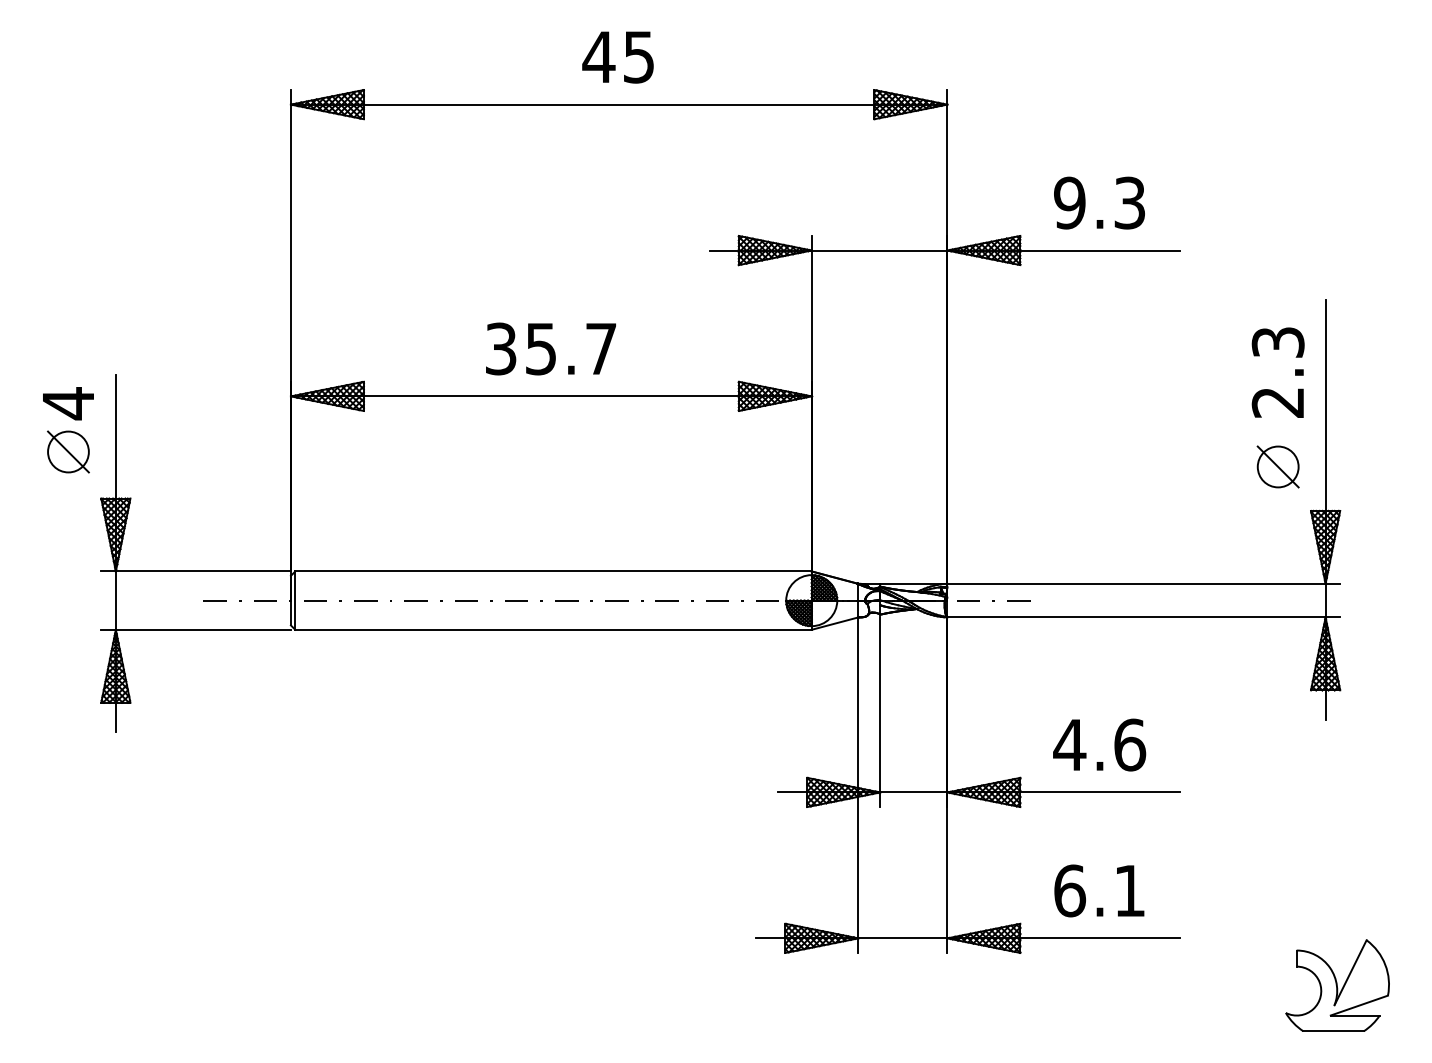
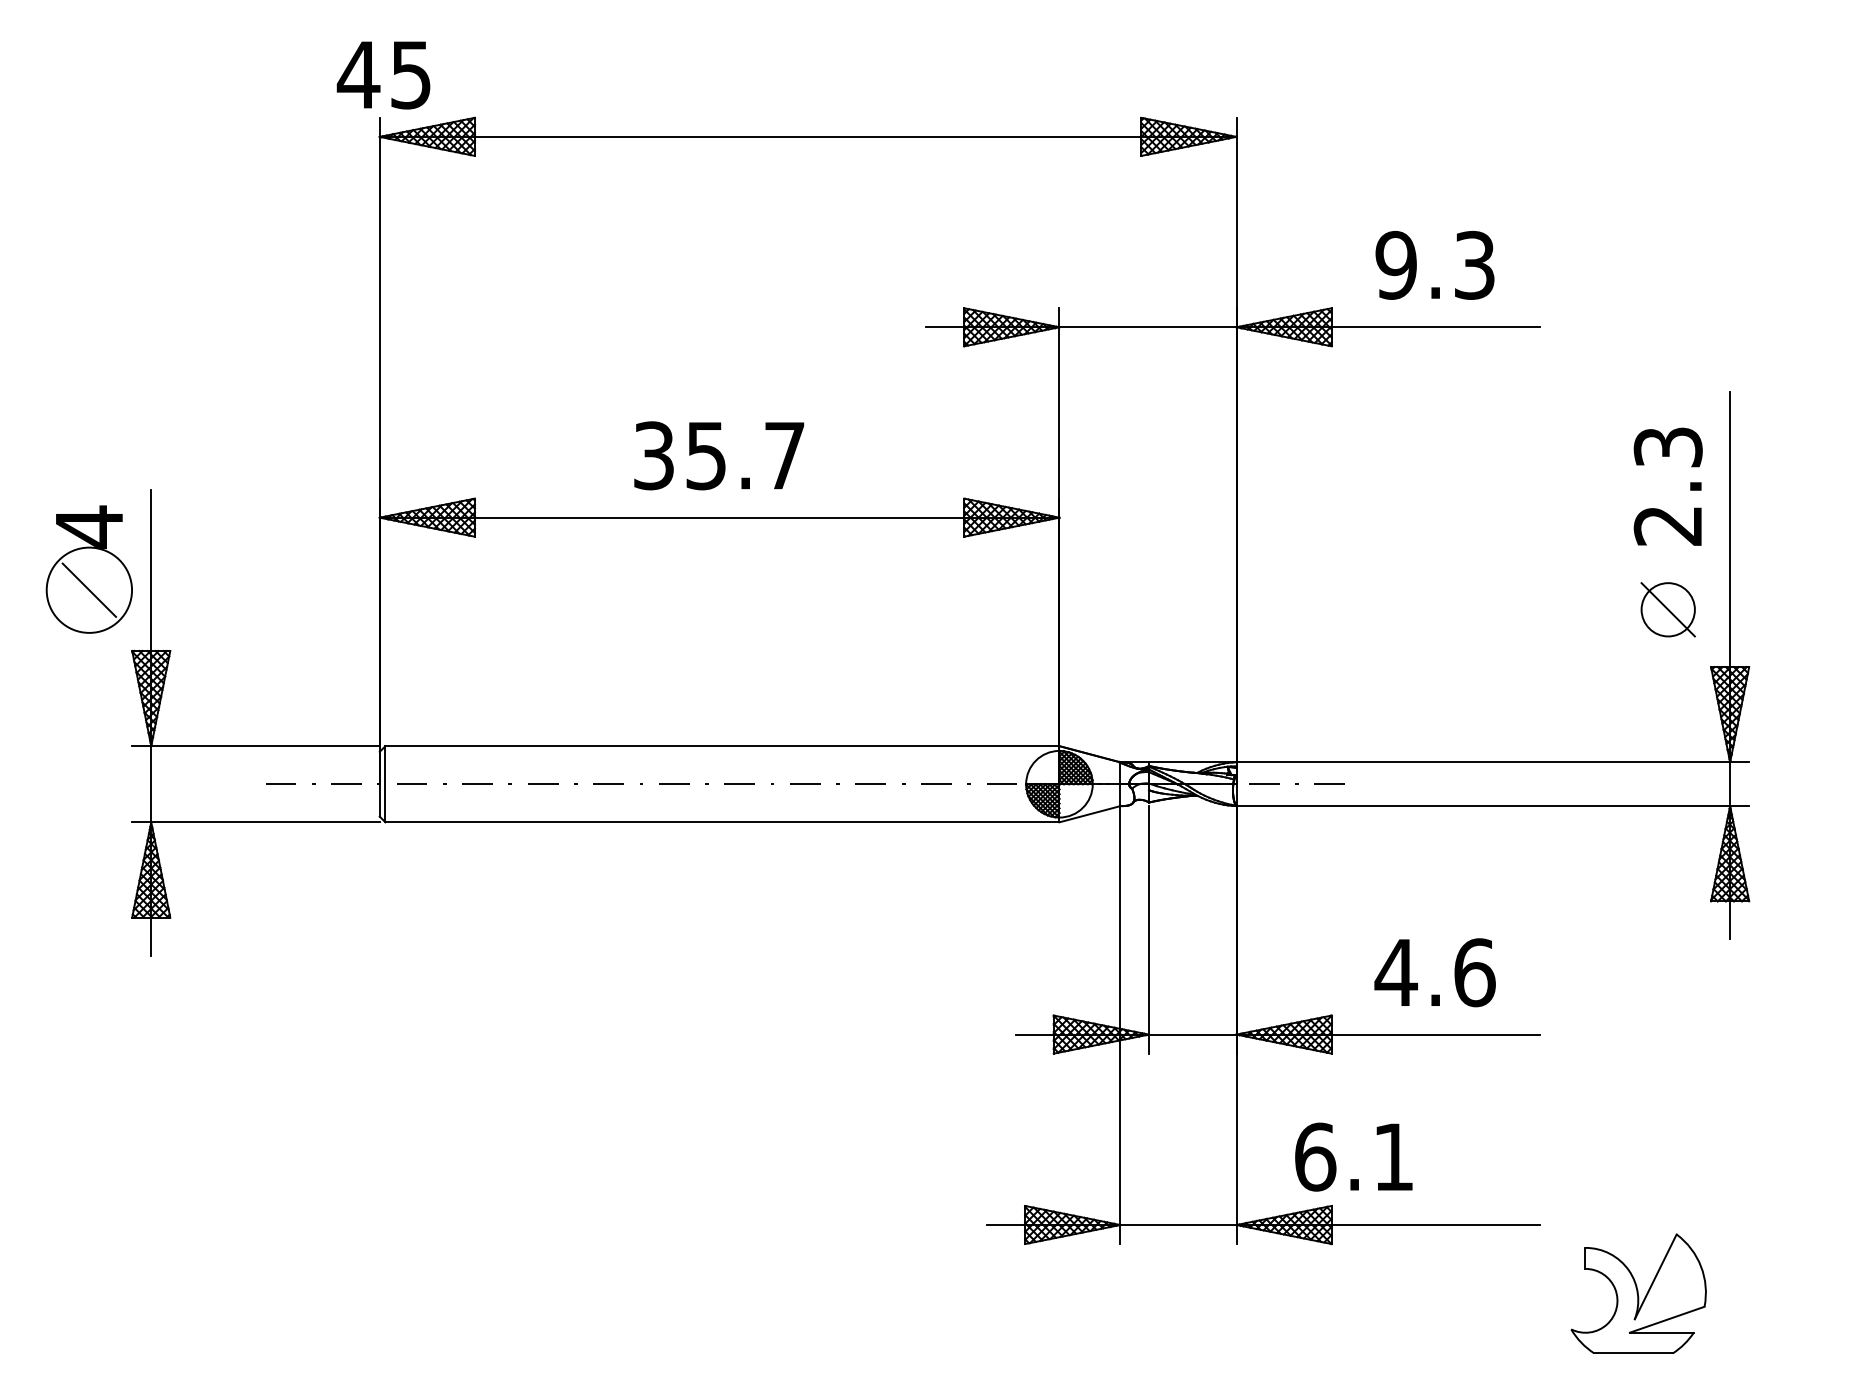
text: (617, 57) -> (383, 75), moved
circle: (68, 451) -> (89, 589), size x1.6
text: (1099, 890) -> (1353, 1156), moved
part: (1337, 985) -> (1638, 1293), moved

